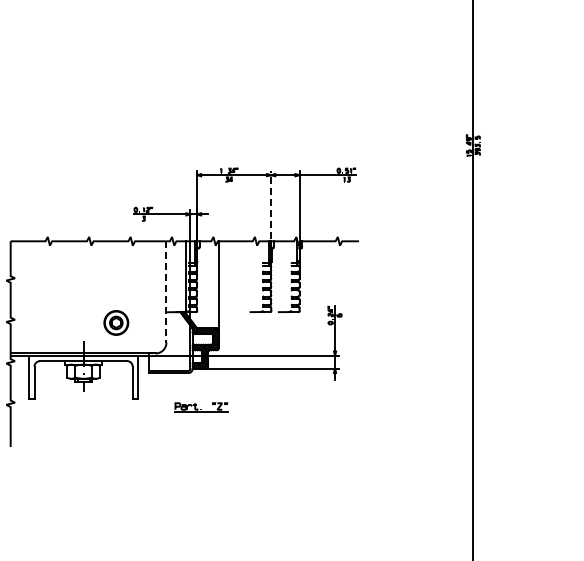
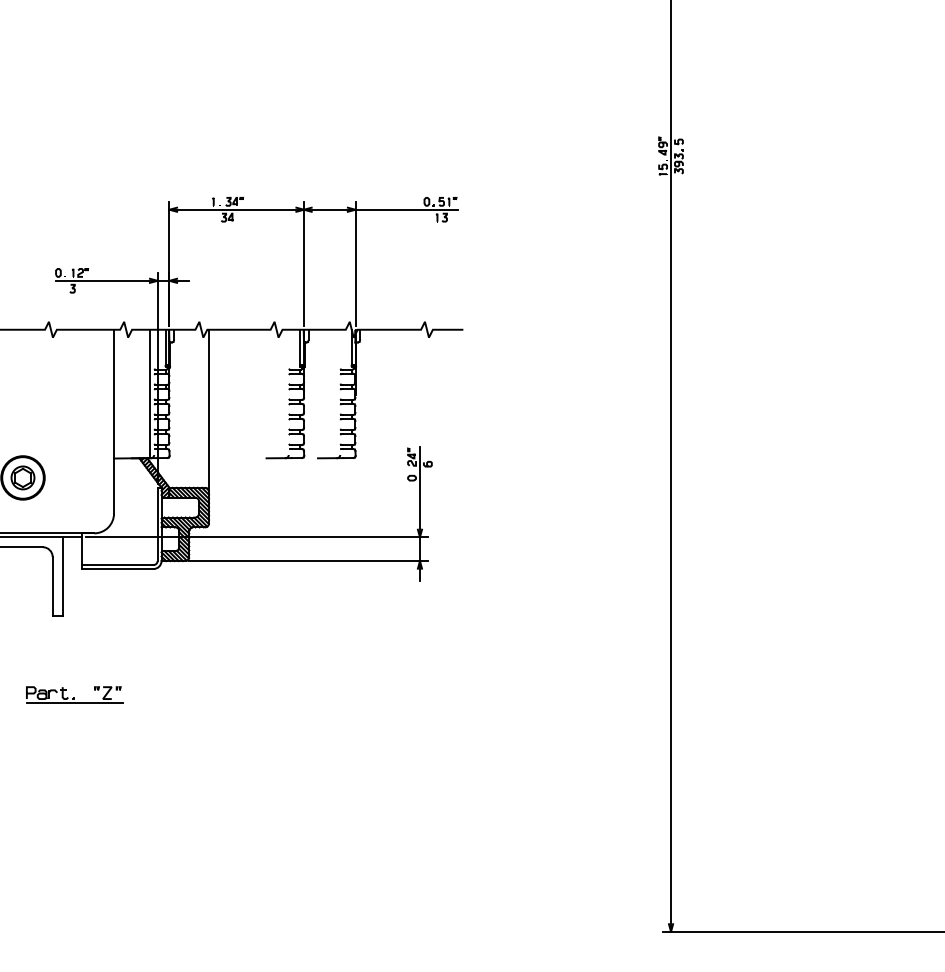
line: (271, 204) -> (304, 262), dashed -> solid
line: (166, 291) -> (114, 420), dashed -> solid
part: (201, 407) -> (74, 694), moved

